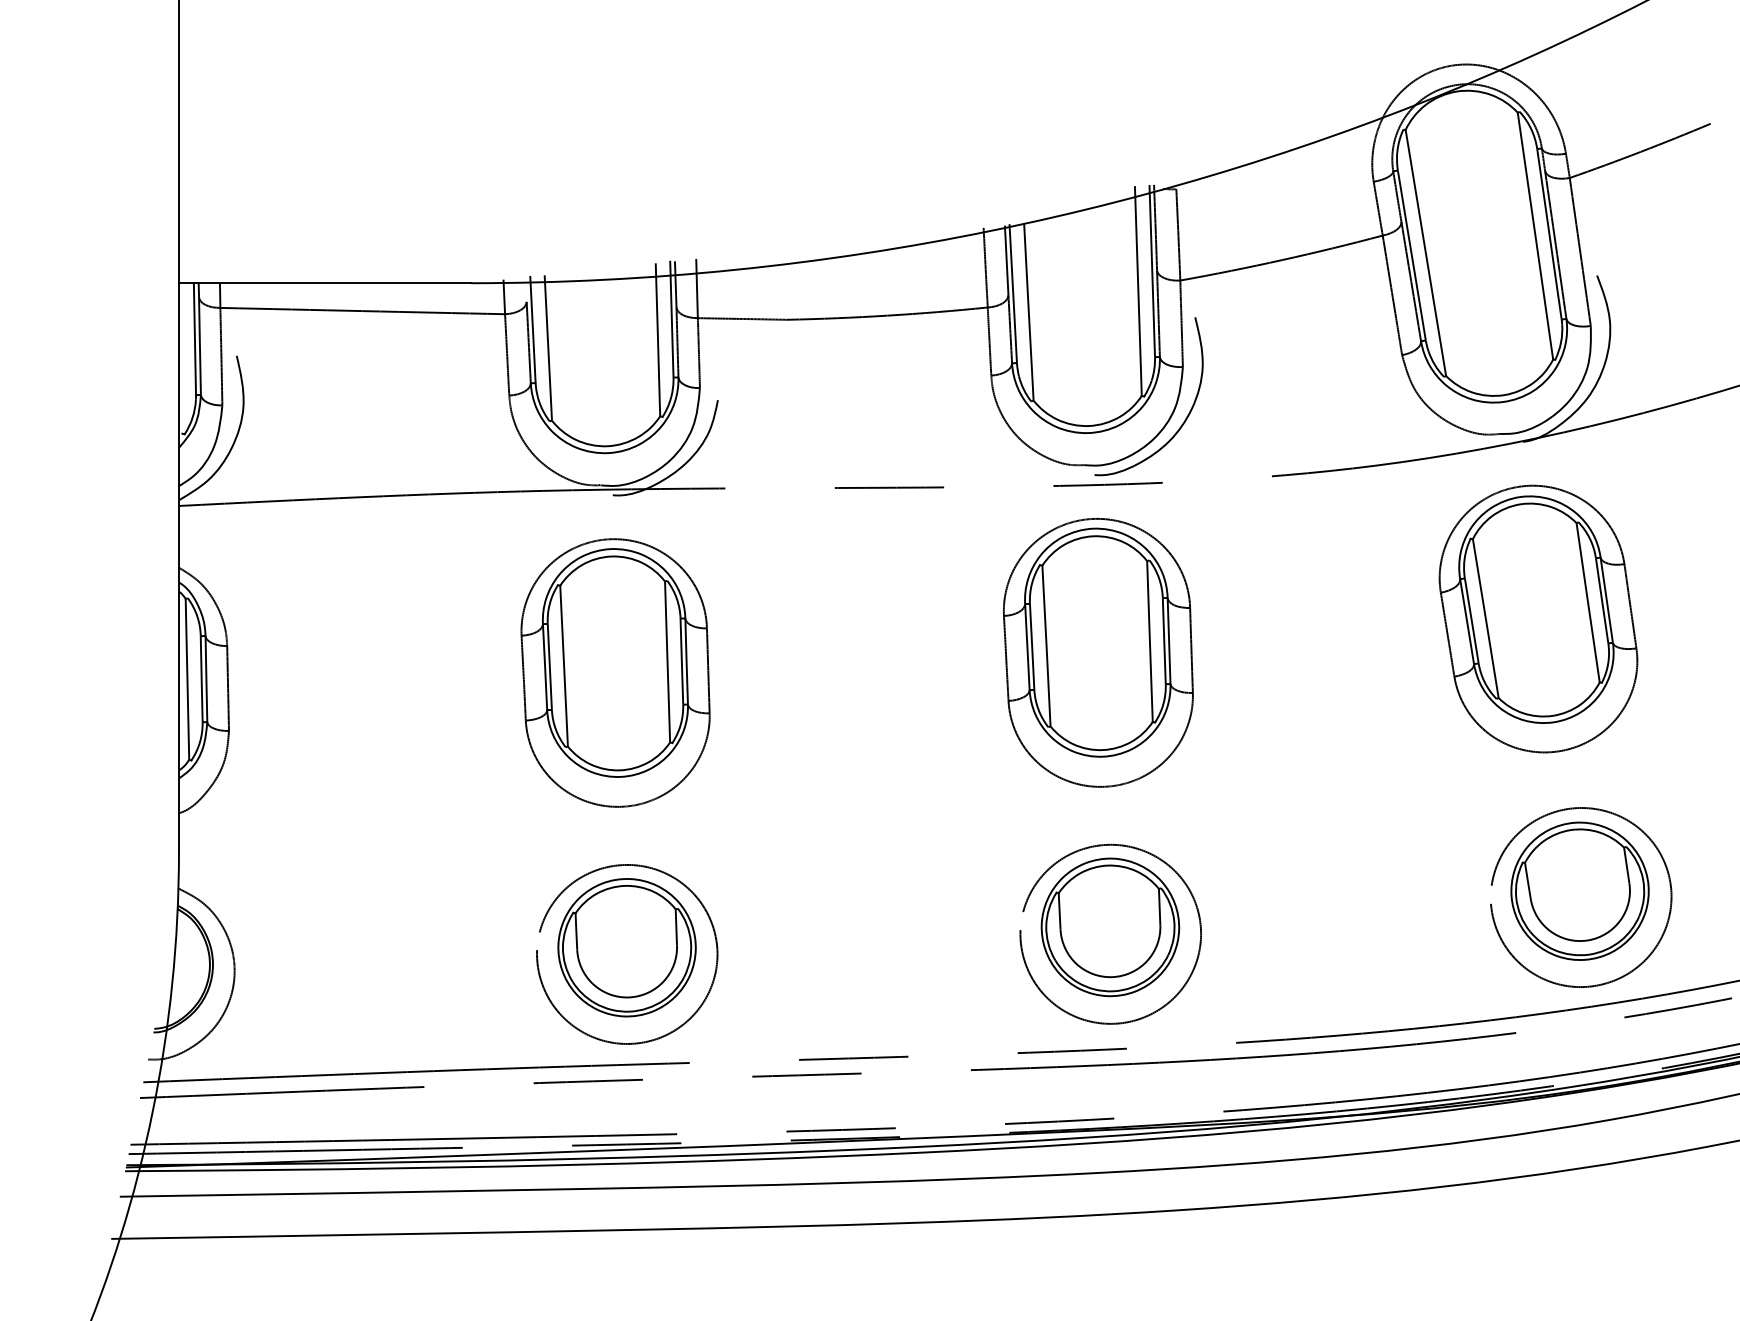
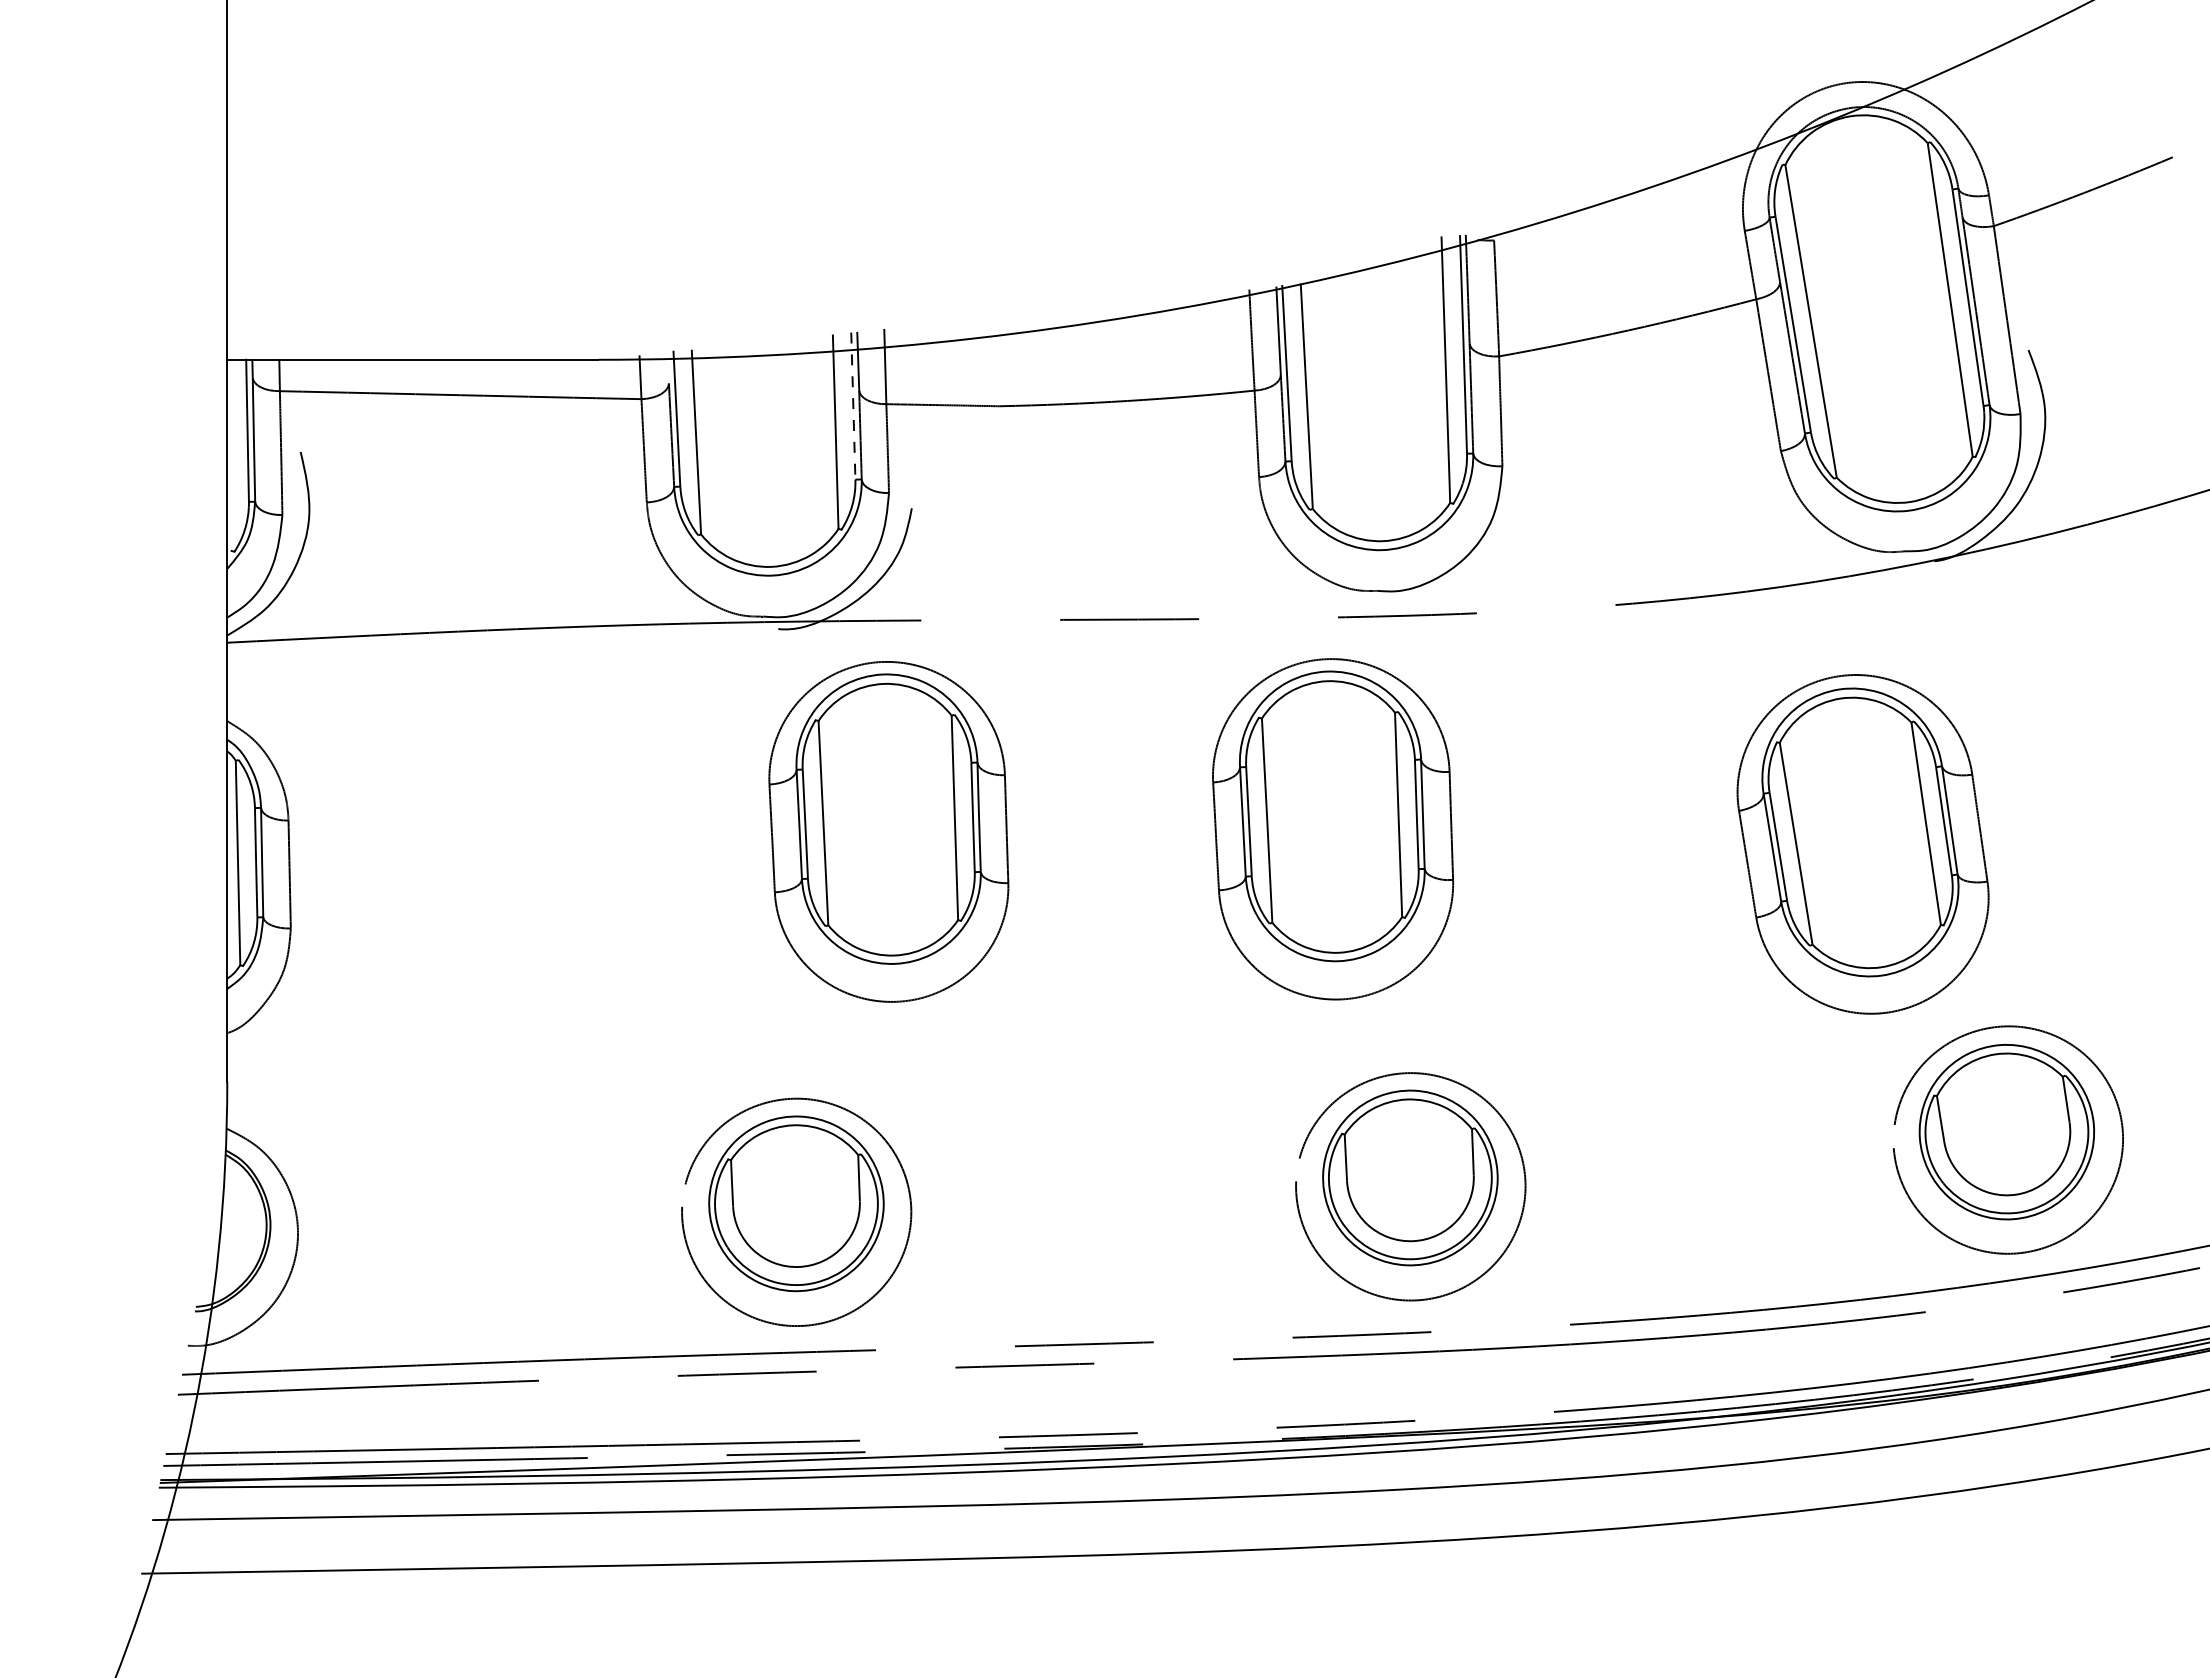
line: (671, 319) -> (853, 406), solid -> dashed
curve: (1186, 417) -> (1506, 530), removed
part: (1538, 619) -> (1862, 844), moved
part: (1098, 653) -> (1333, 829), moved
part: (615, 672) -> (888, 831), moved

